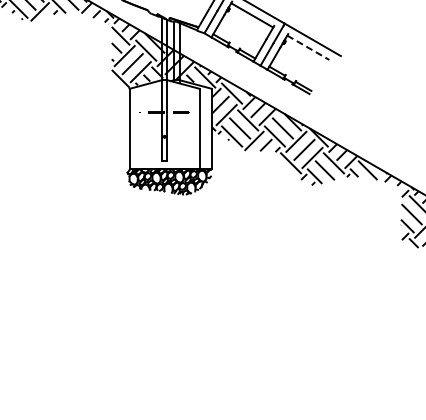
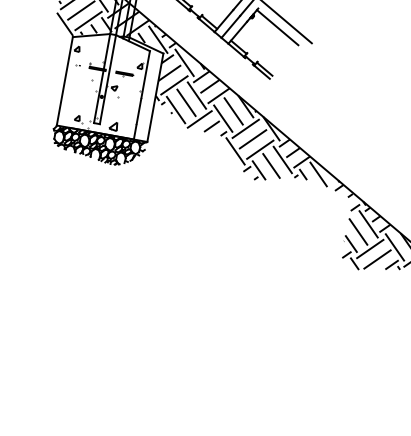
line: (308, 48) -> (277, 28), dashed -> solid
hatch: (165, 130) -> (104, 90), added

